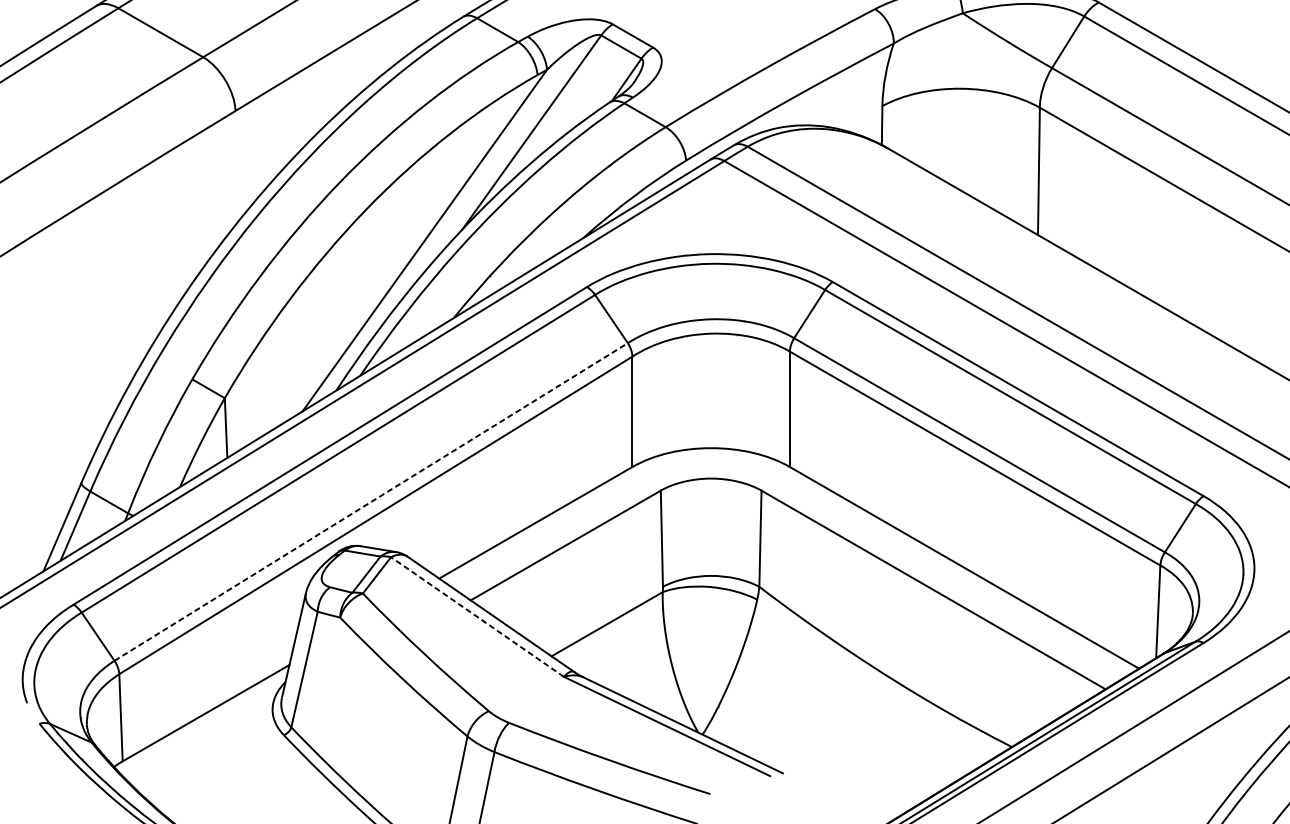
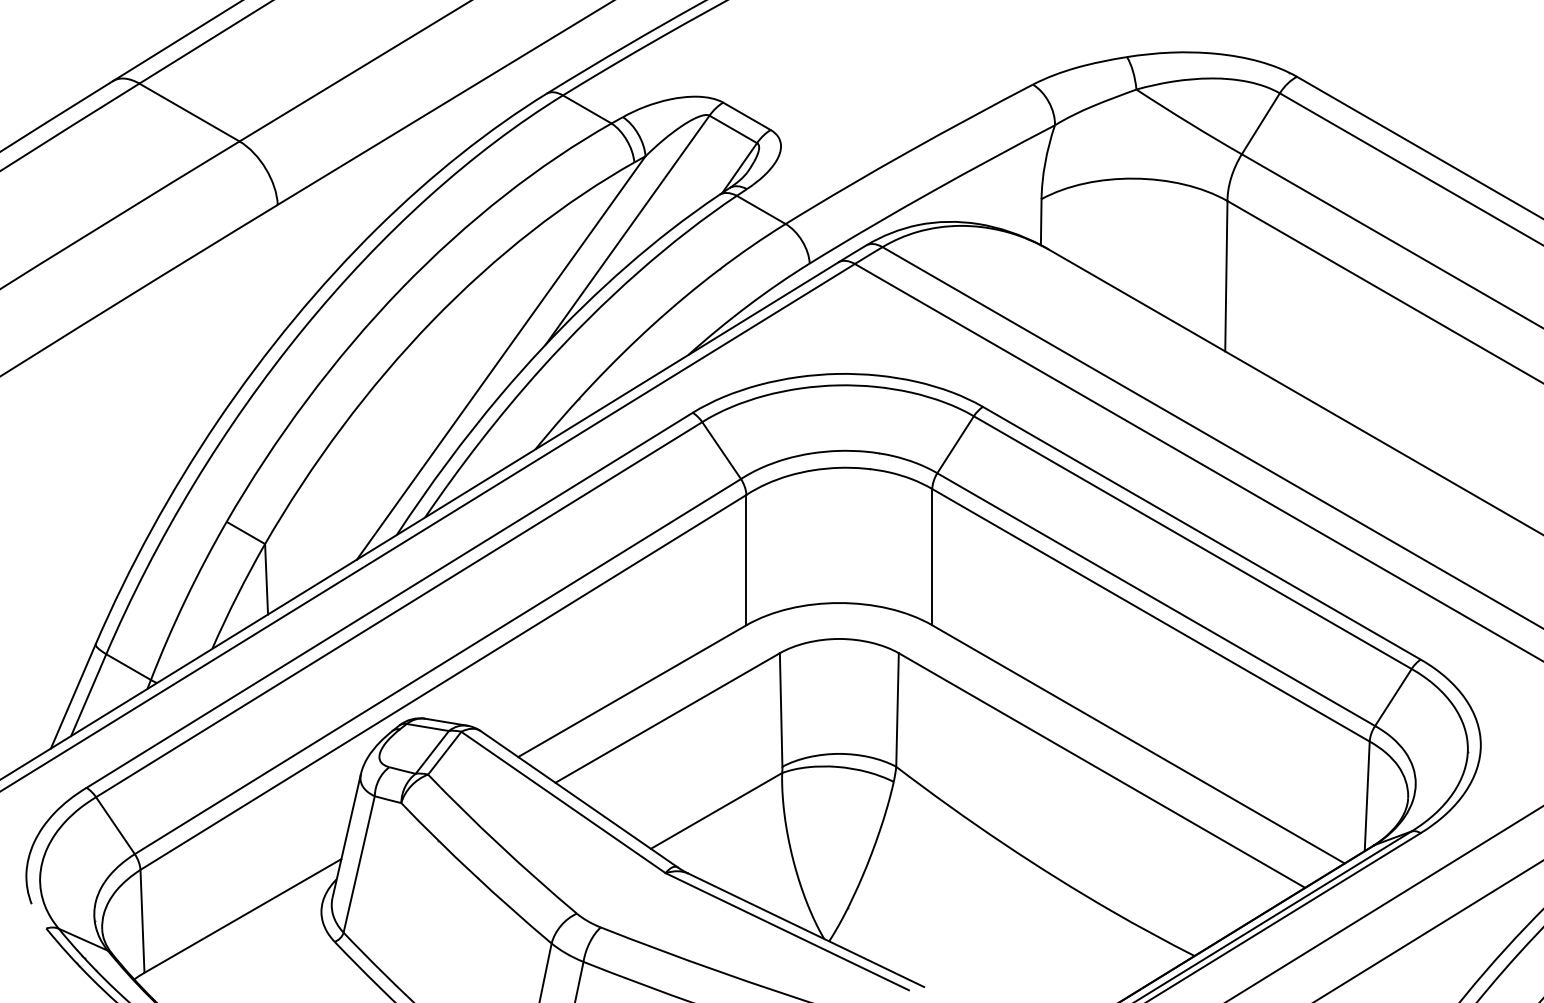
line: (371, 501) -> (438, 666), dashed -> solid
line: (477, 617) -> (563, 802), dashed -> solid

